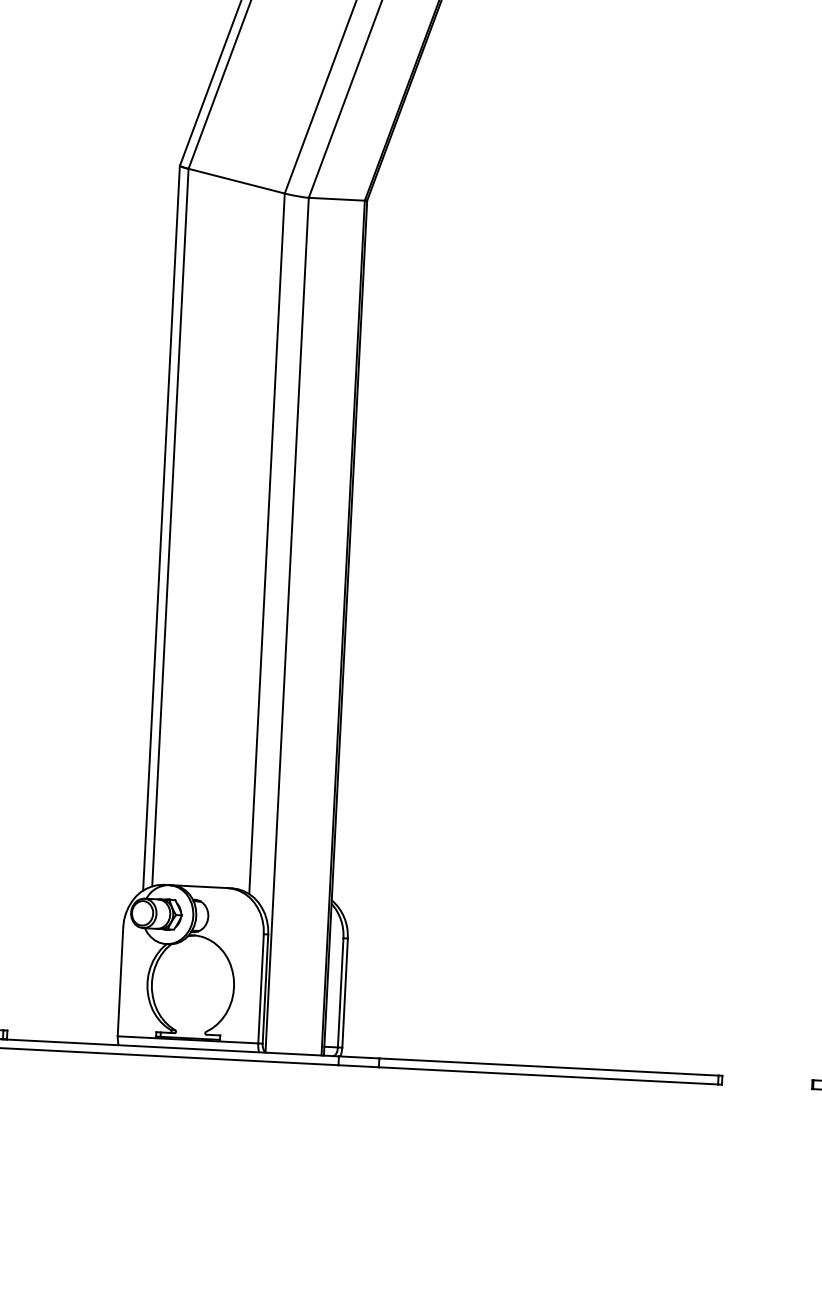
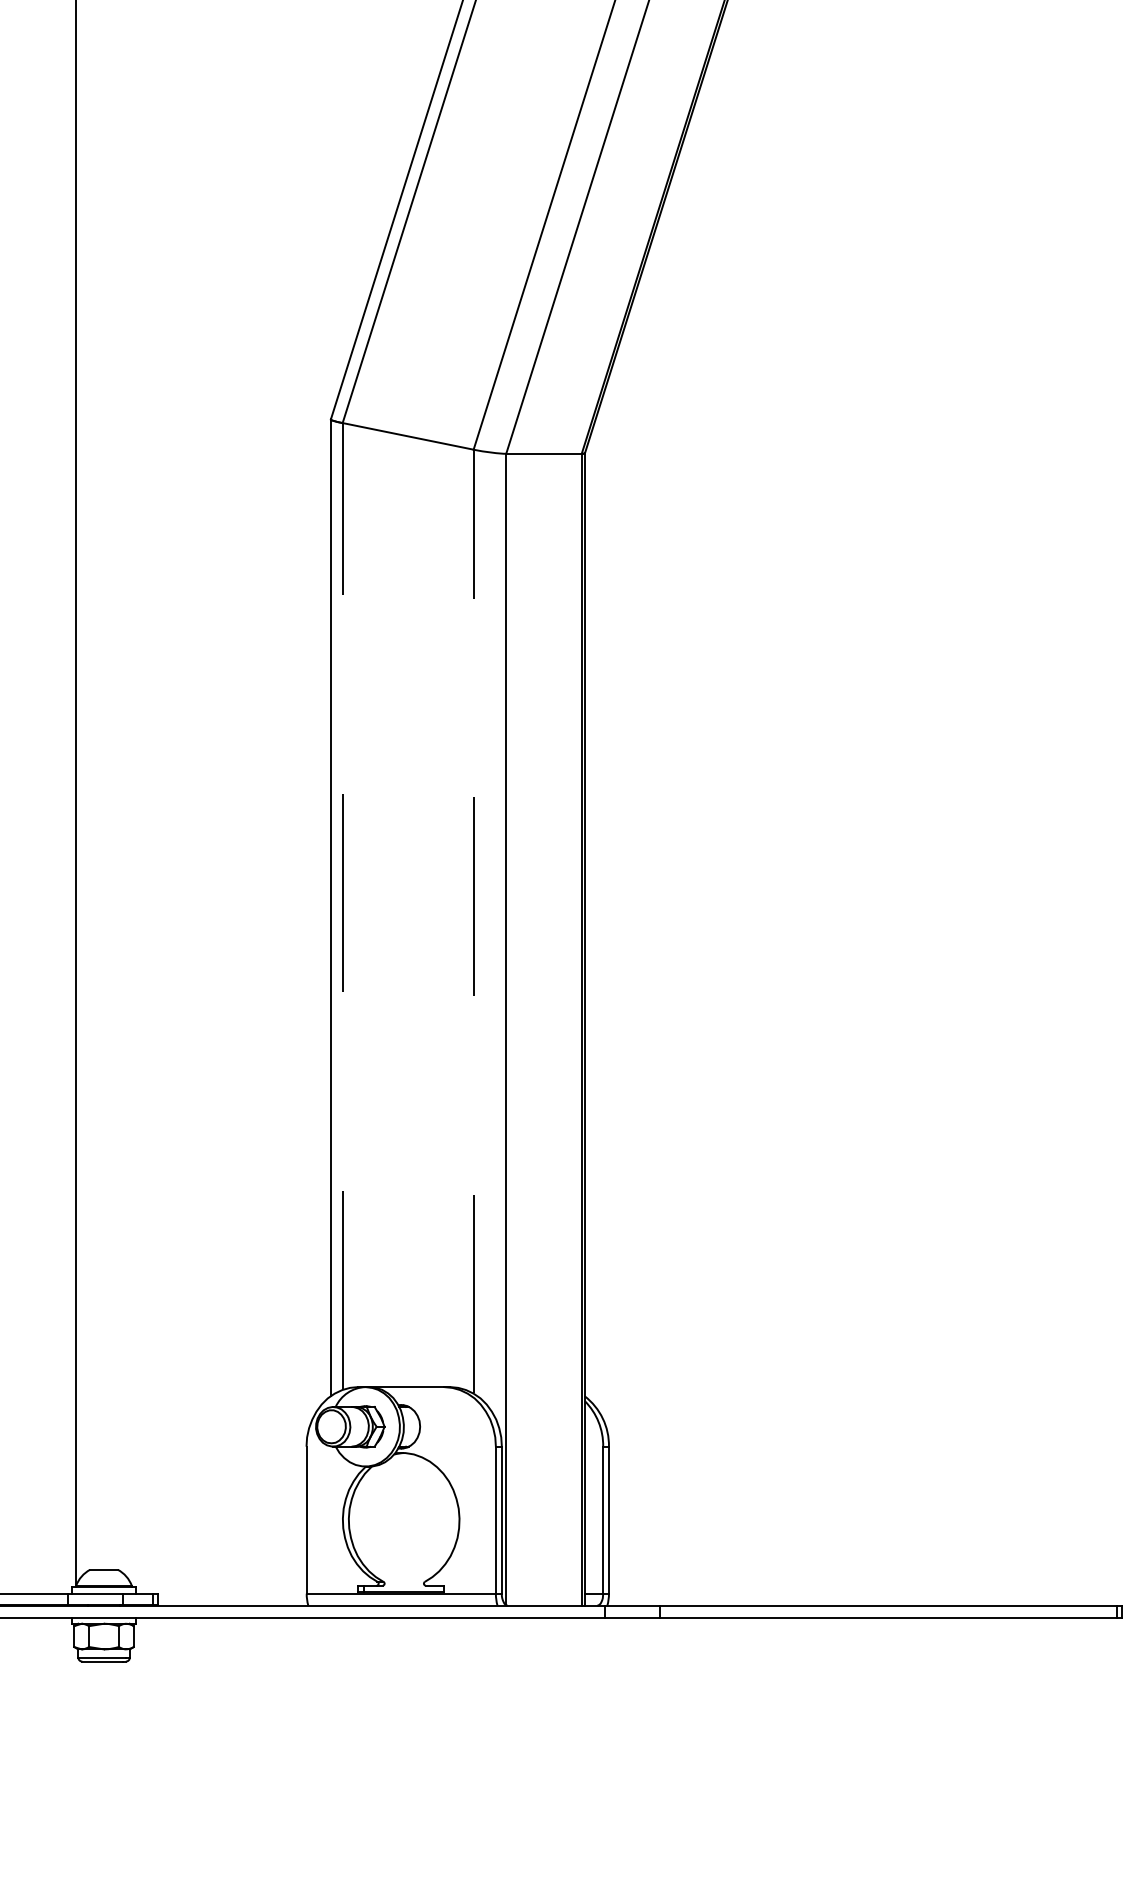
line: (170, 526) -> (342, 905), solid -> dashed
line: (266, 543) -> (473, 921), solid -> dashed

